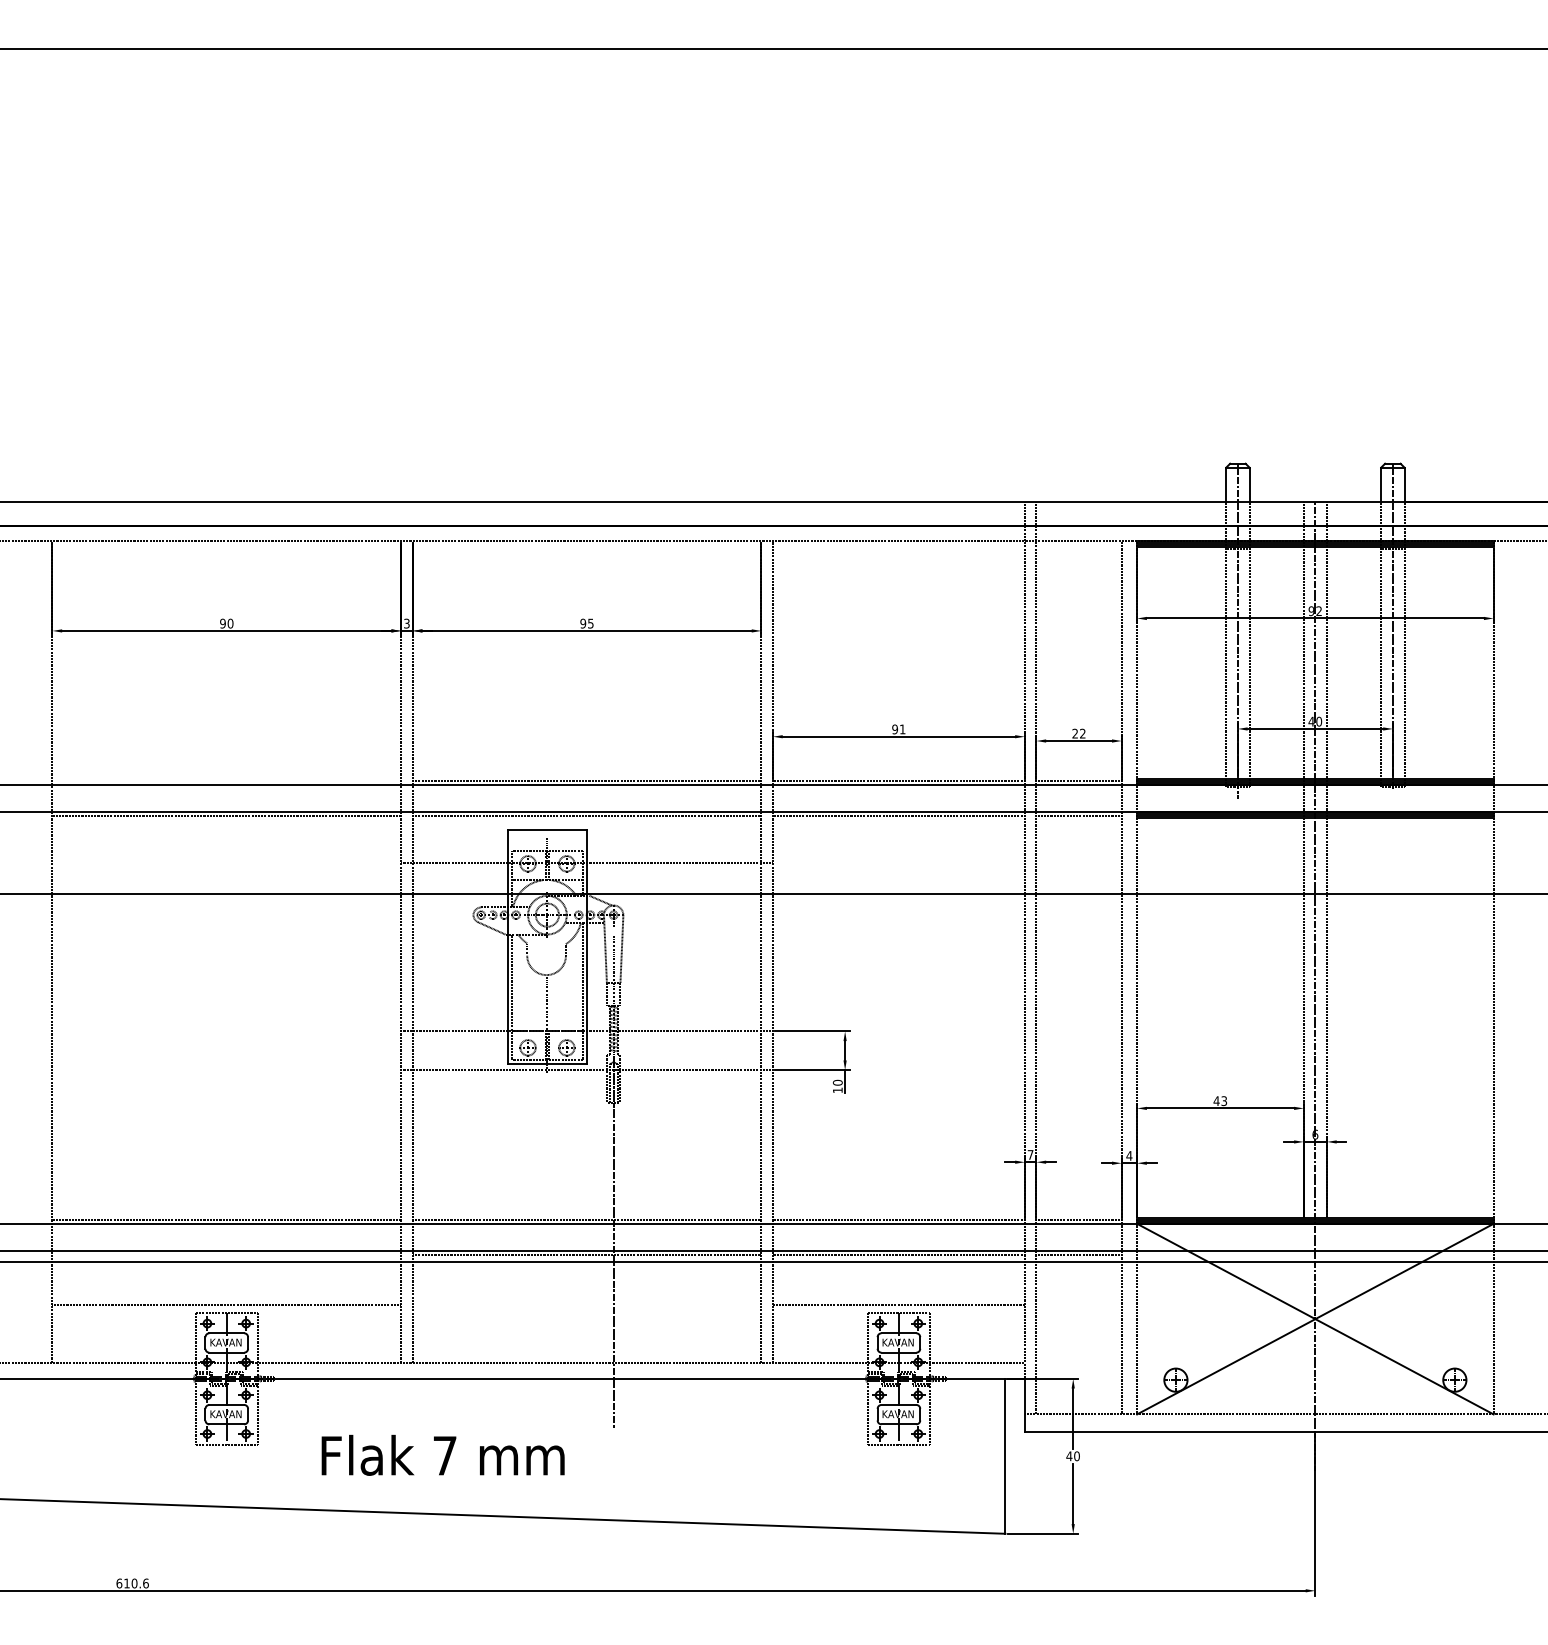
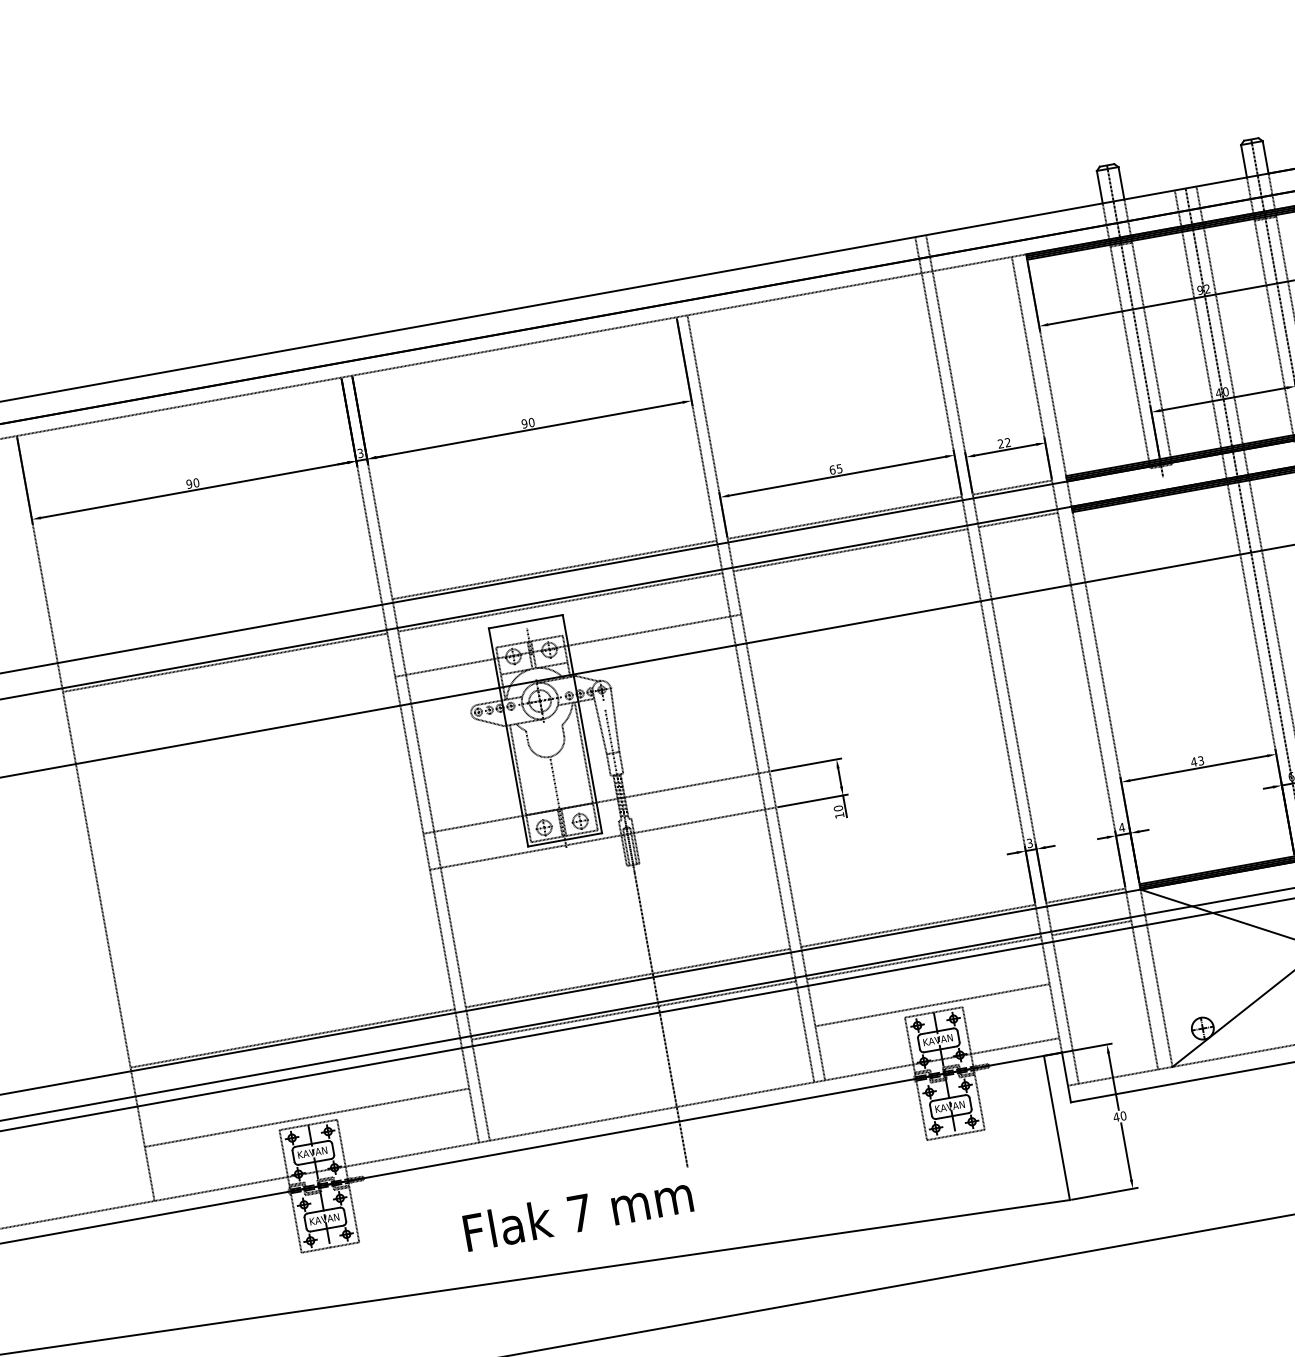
text: (590, 623) -> (531, 422), 95 -> 90
text: (898, 729) -> (835, 469), 91 -> 65
text: (1030, 1154) -> (1029, 842), 7 -> 3
text: (442, 1454) -> (577, 1212), moved

